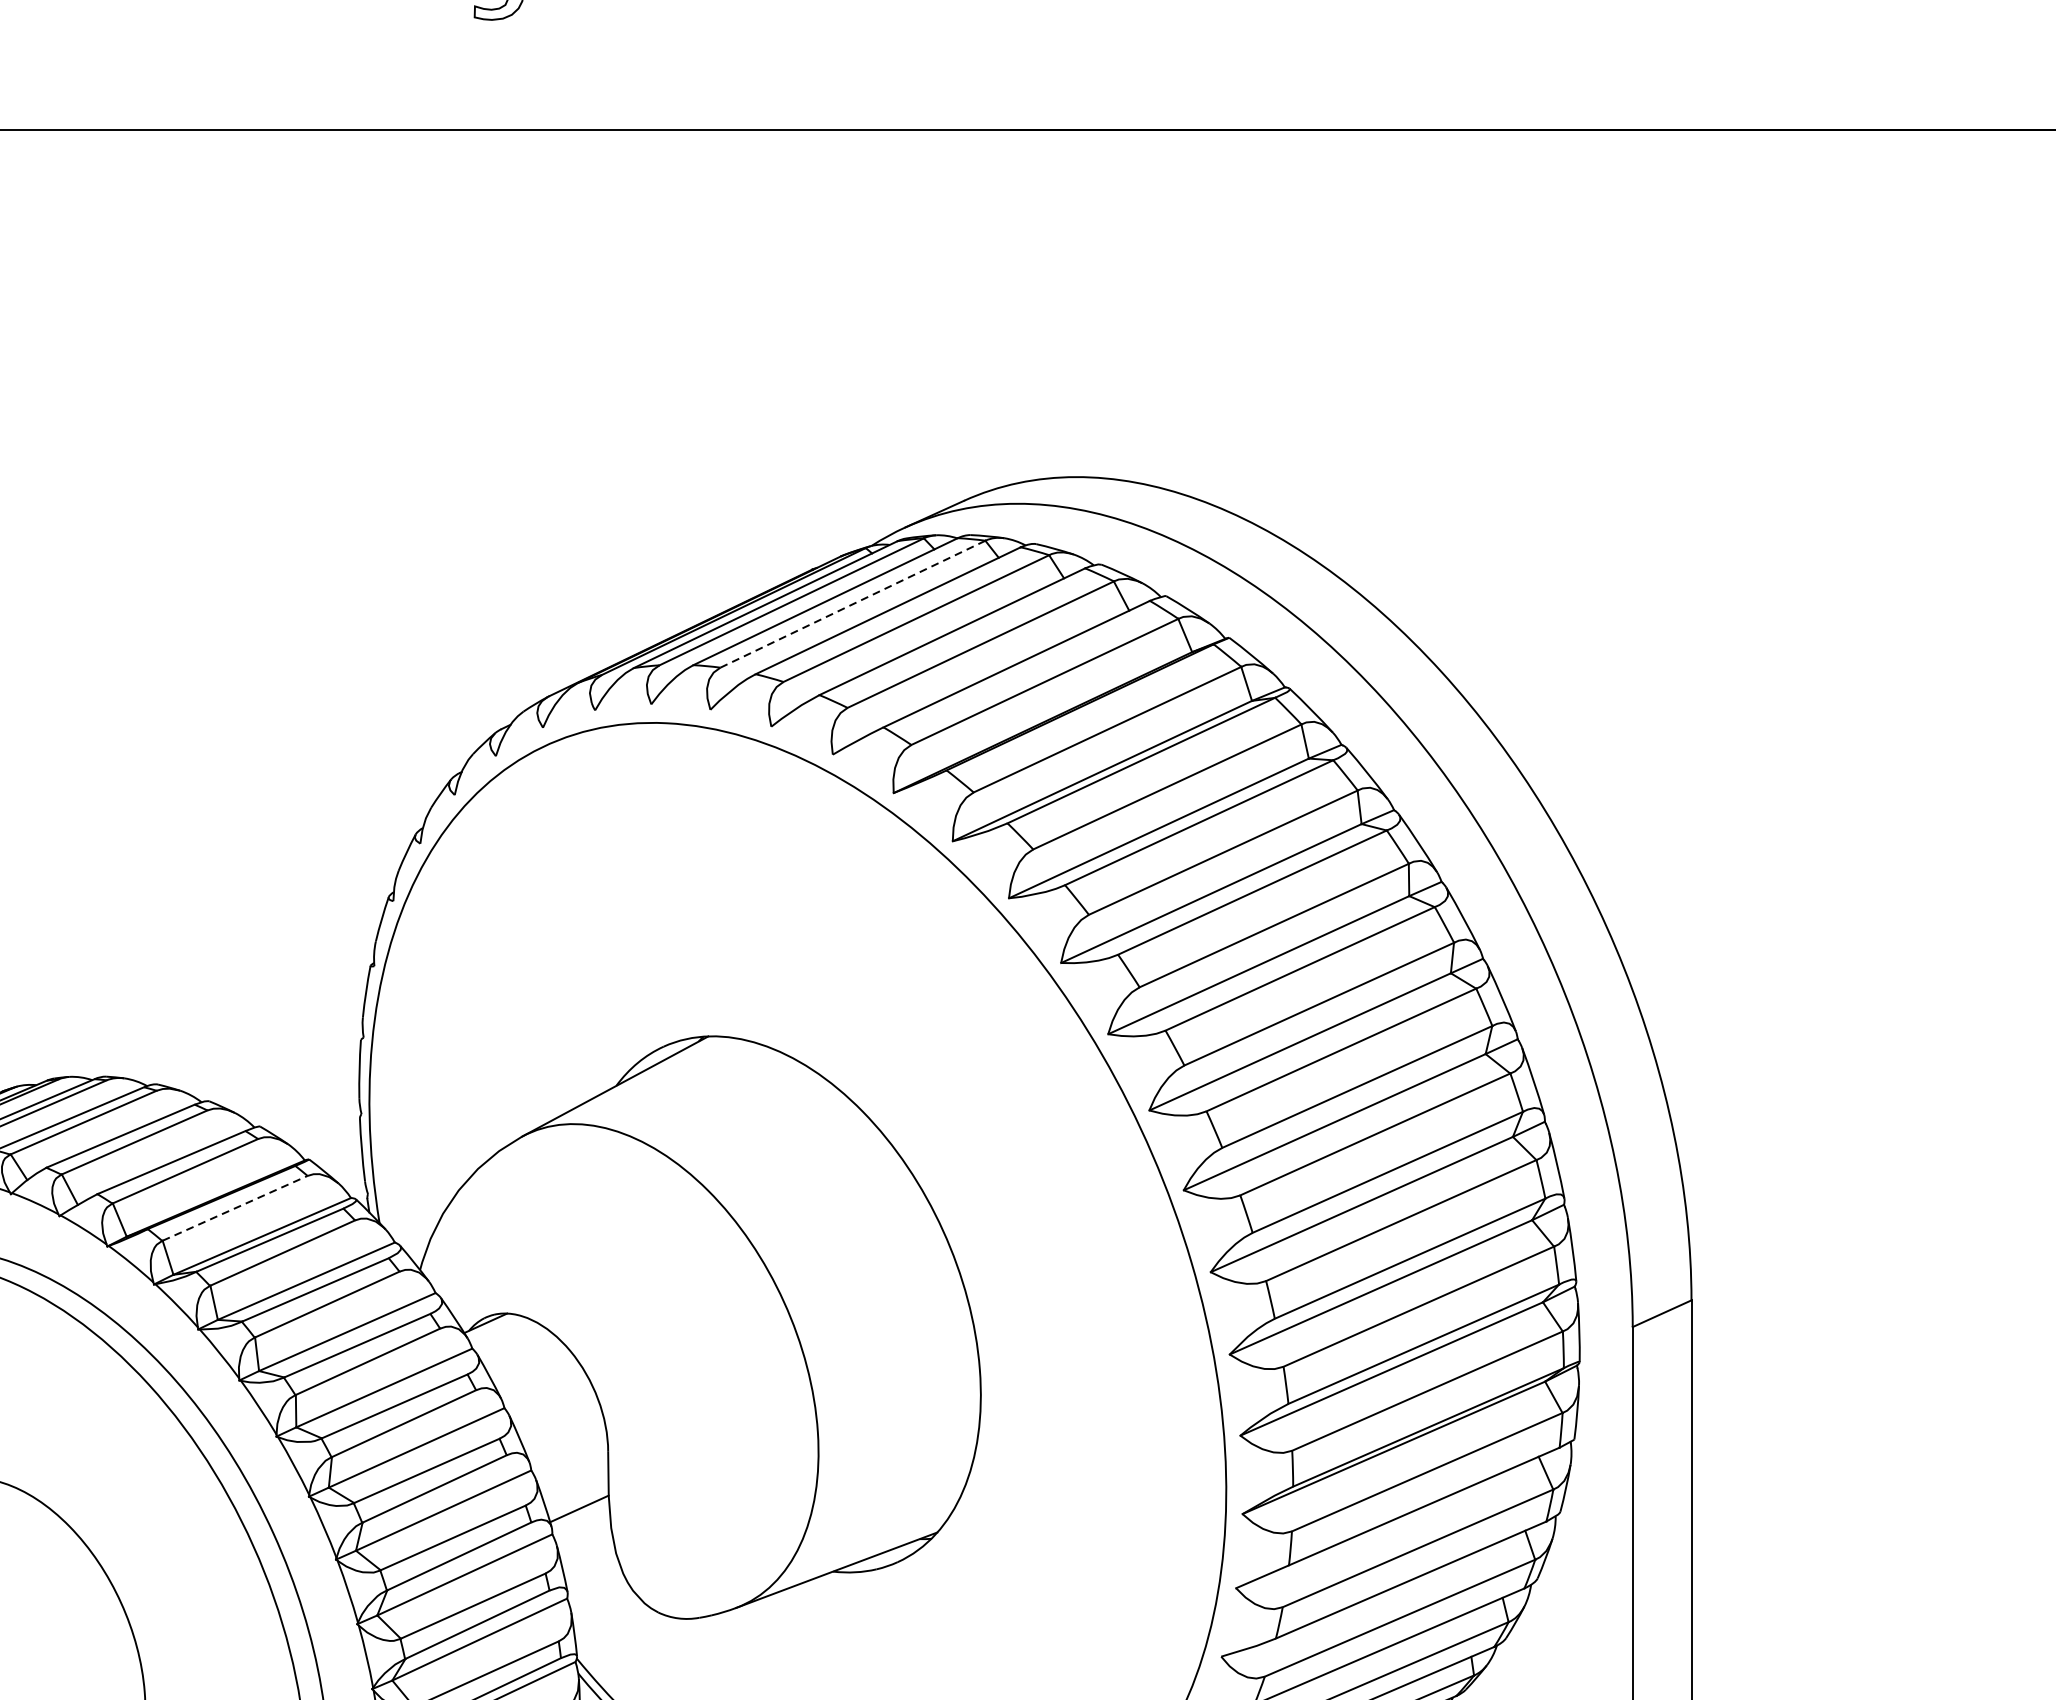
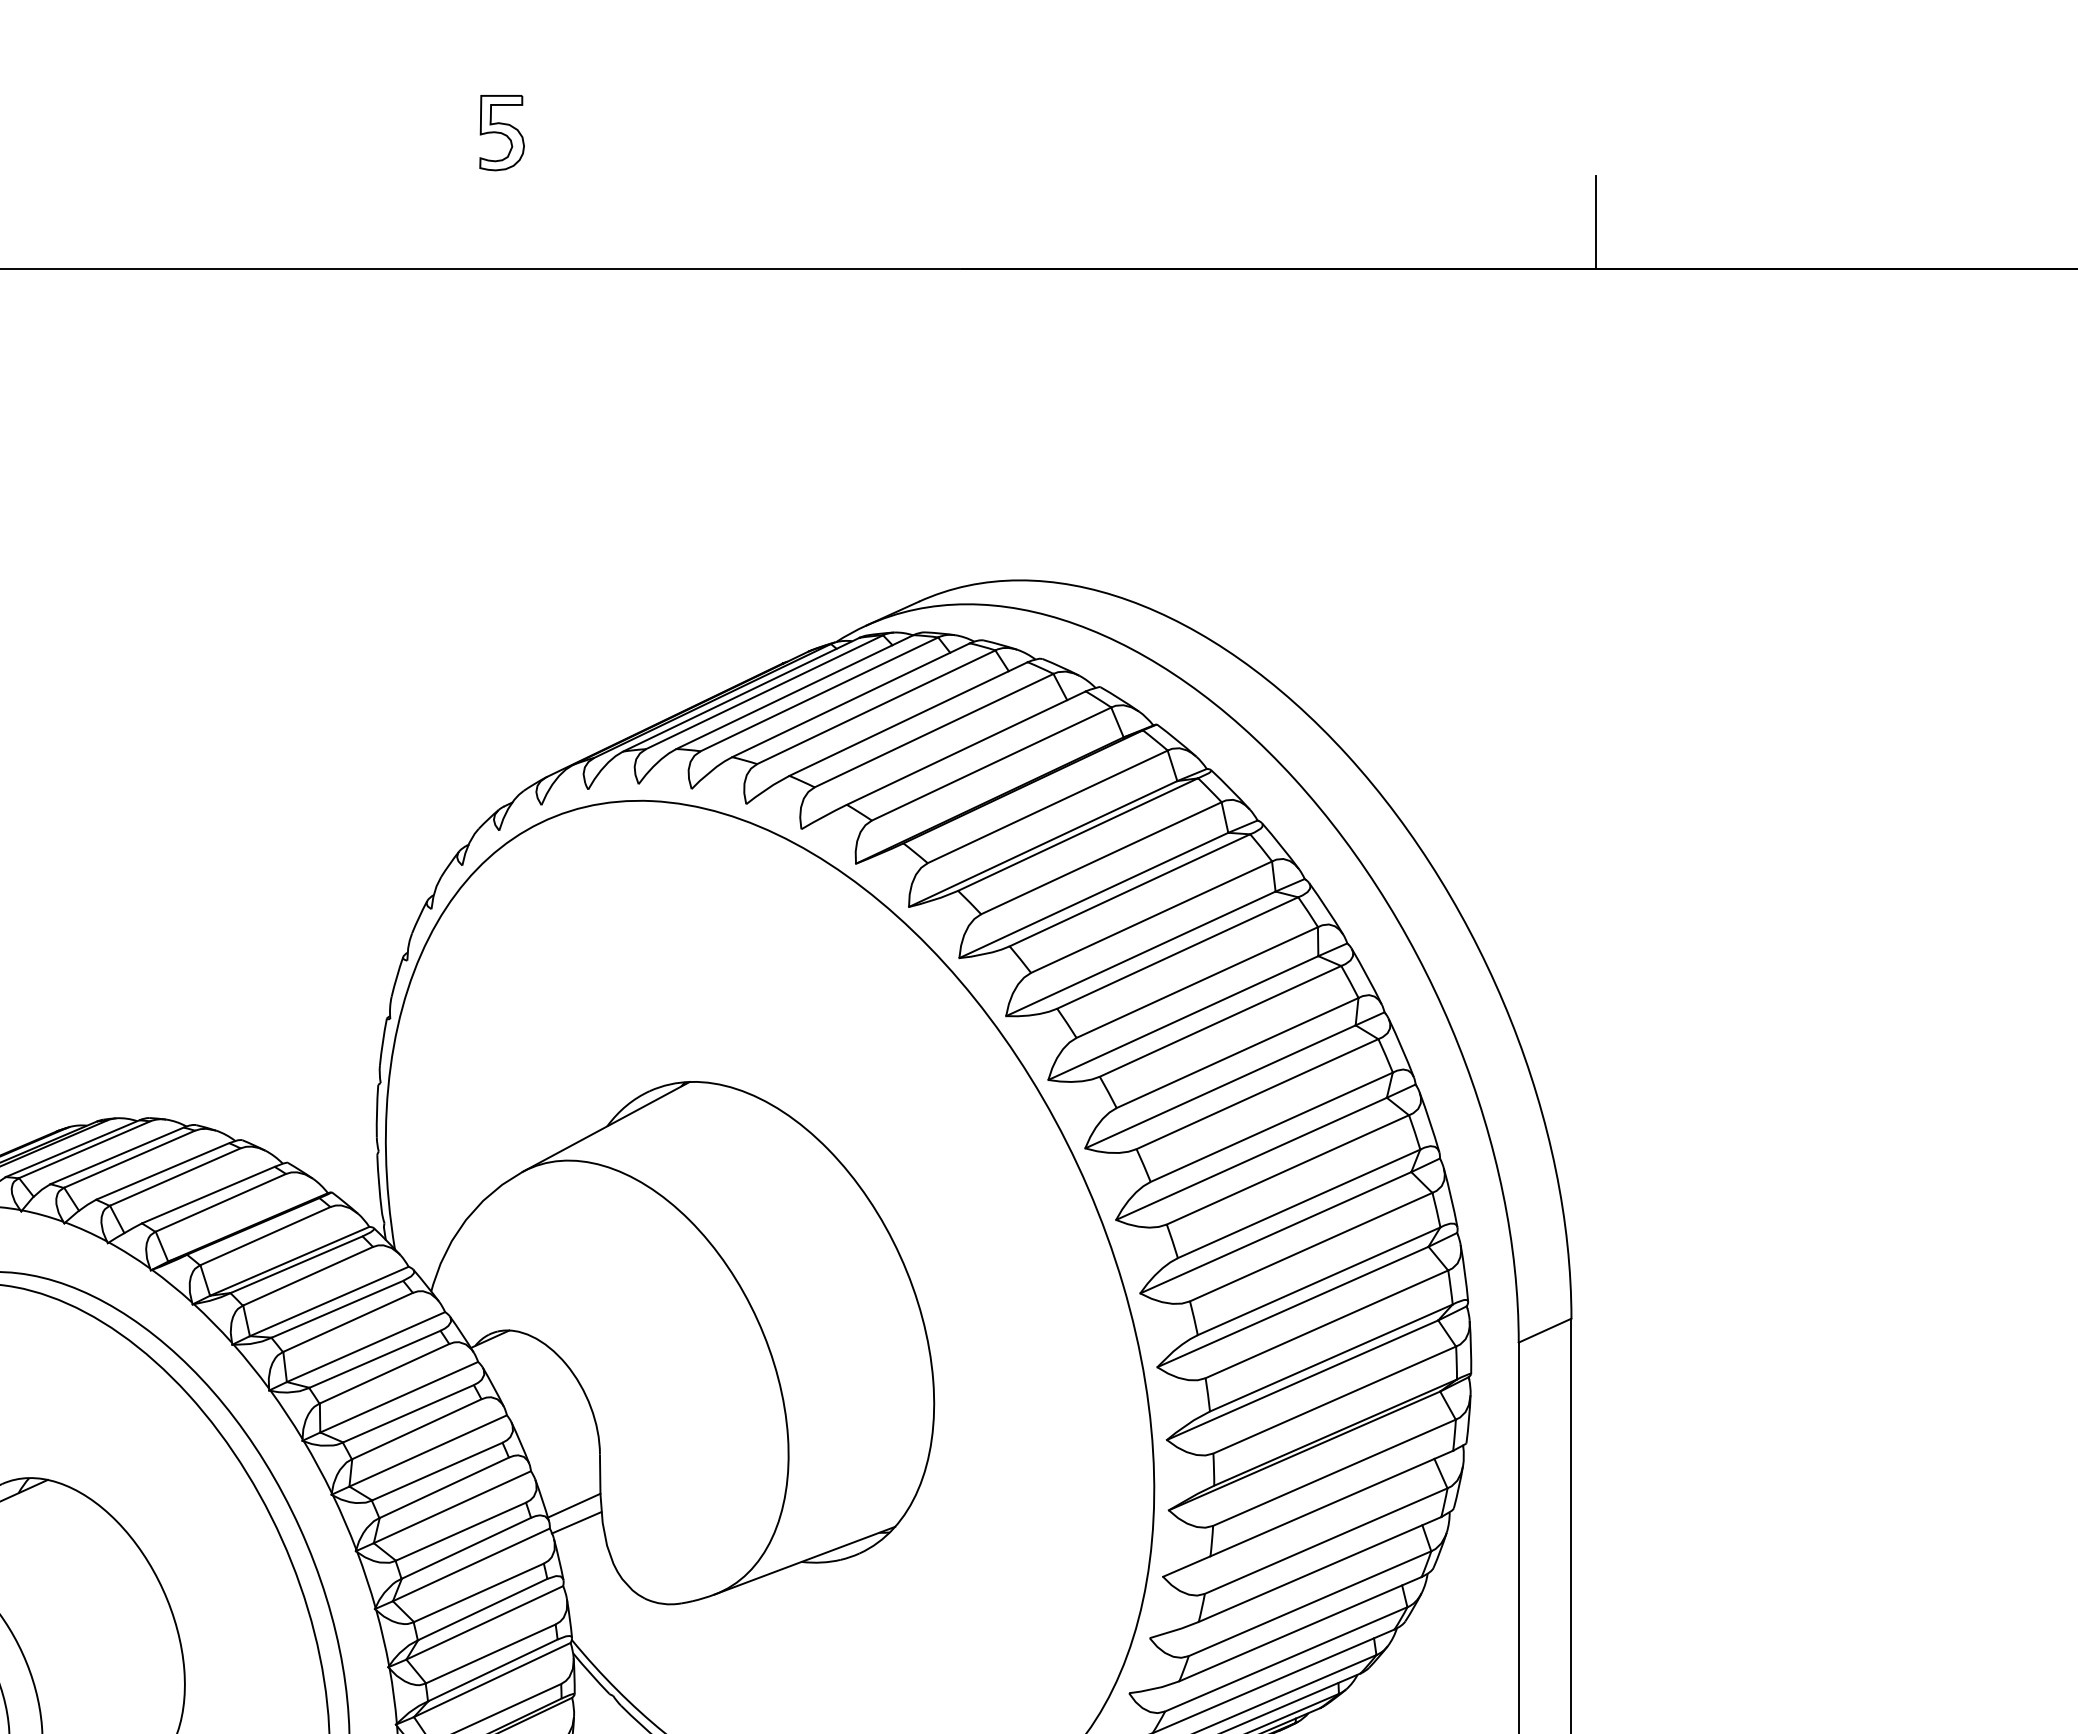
line: (1719, 78) -> (1596, 222), added
line: (852, 604) -> (819, 694), dashed -> solid
line: (235, 1207) -> (265, 1235), dashed -> solid
line: (582, 1527) -> (576, 1522), added

